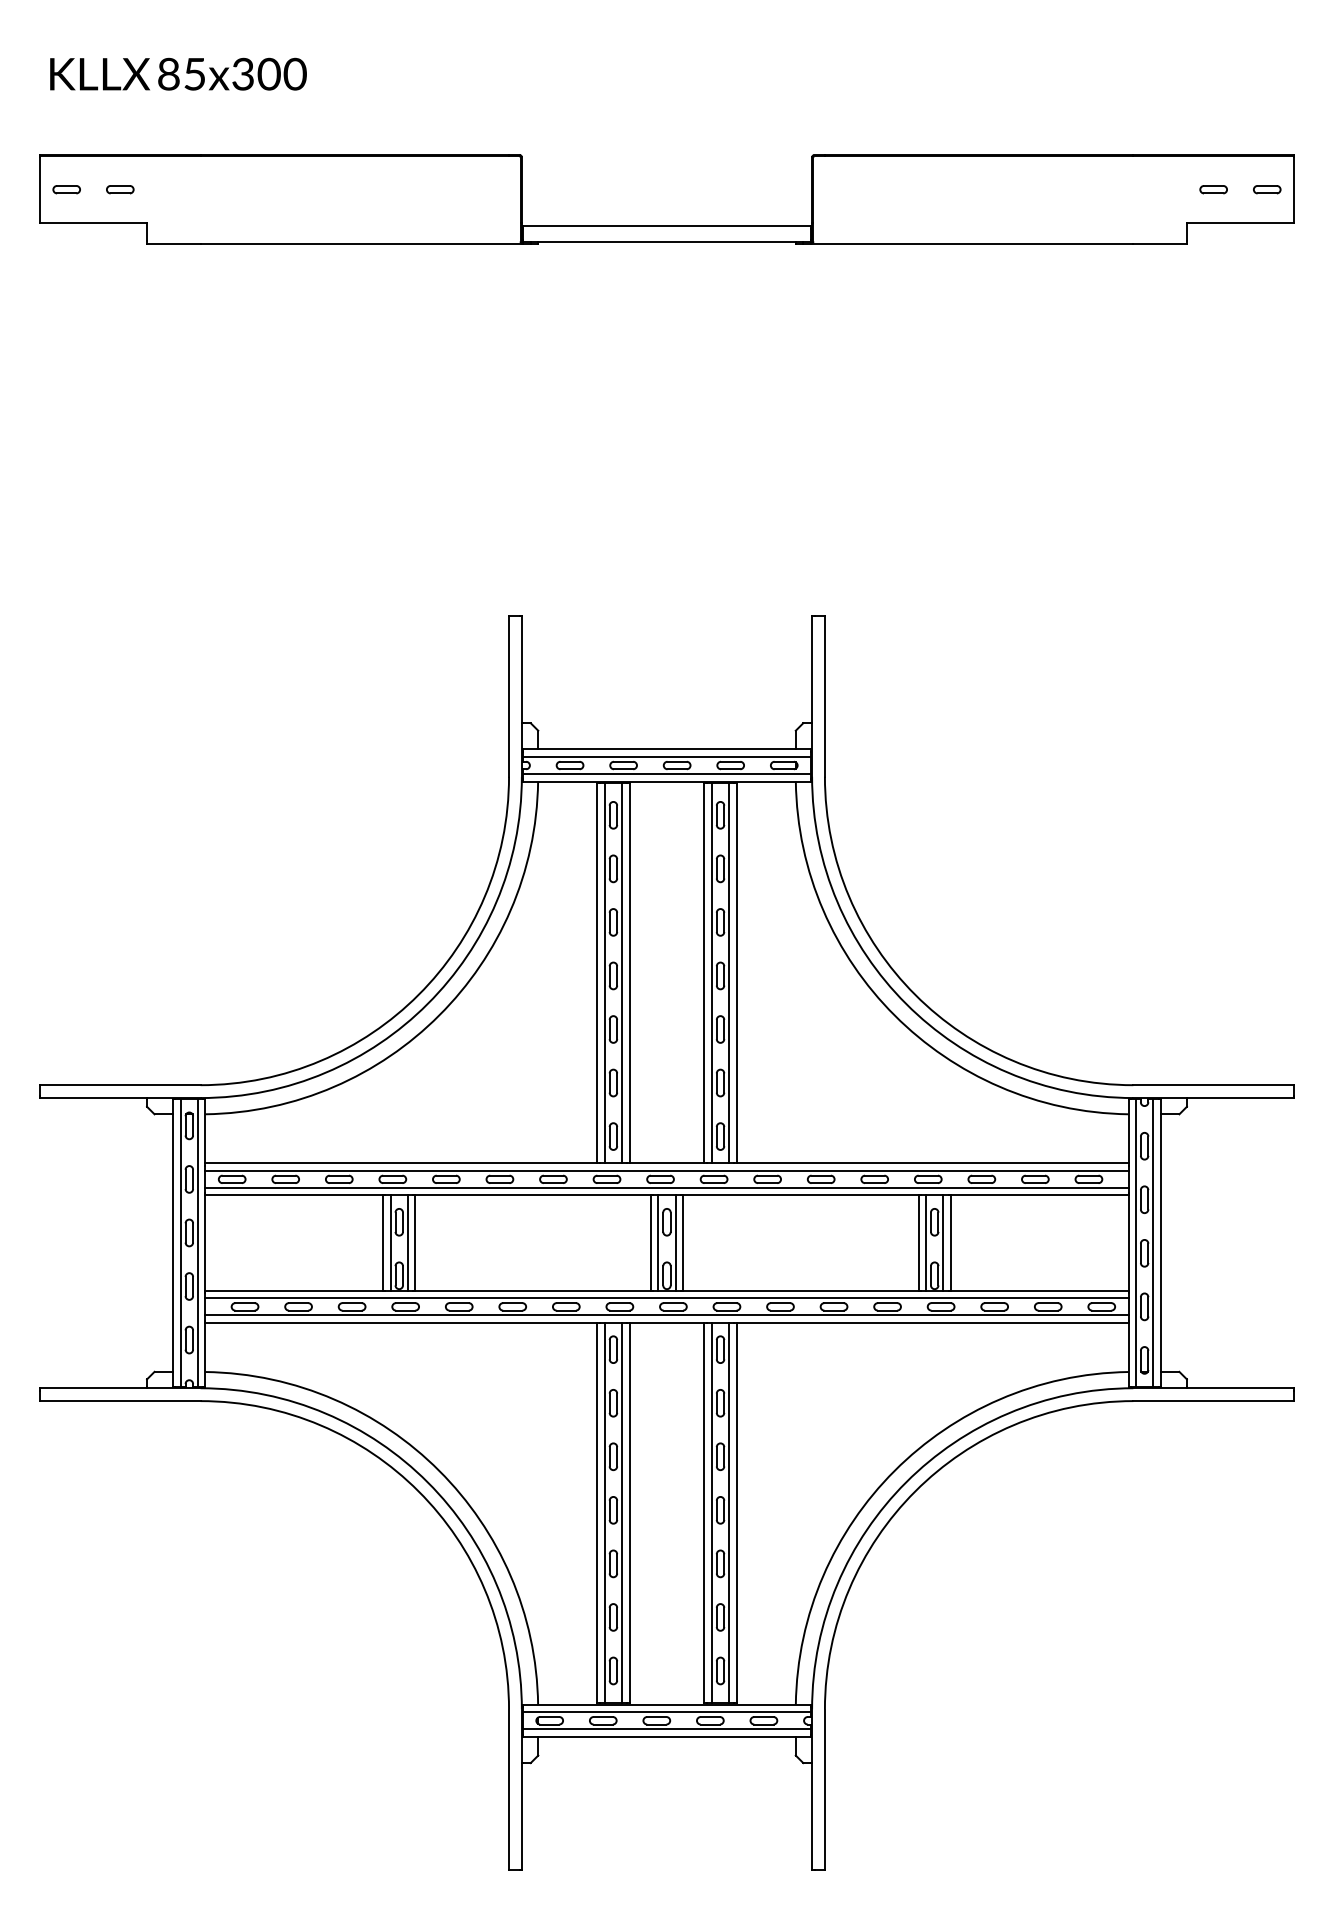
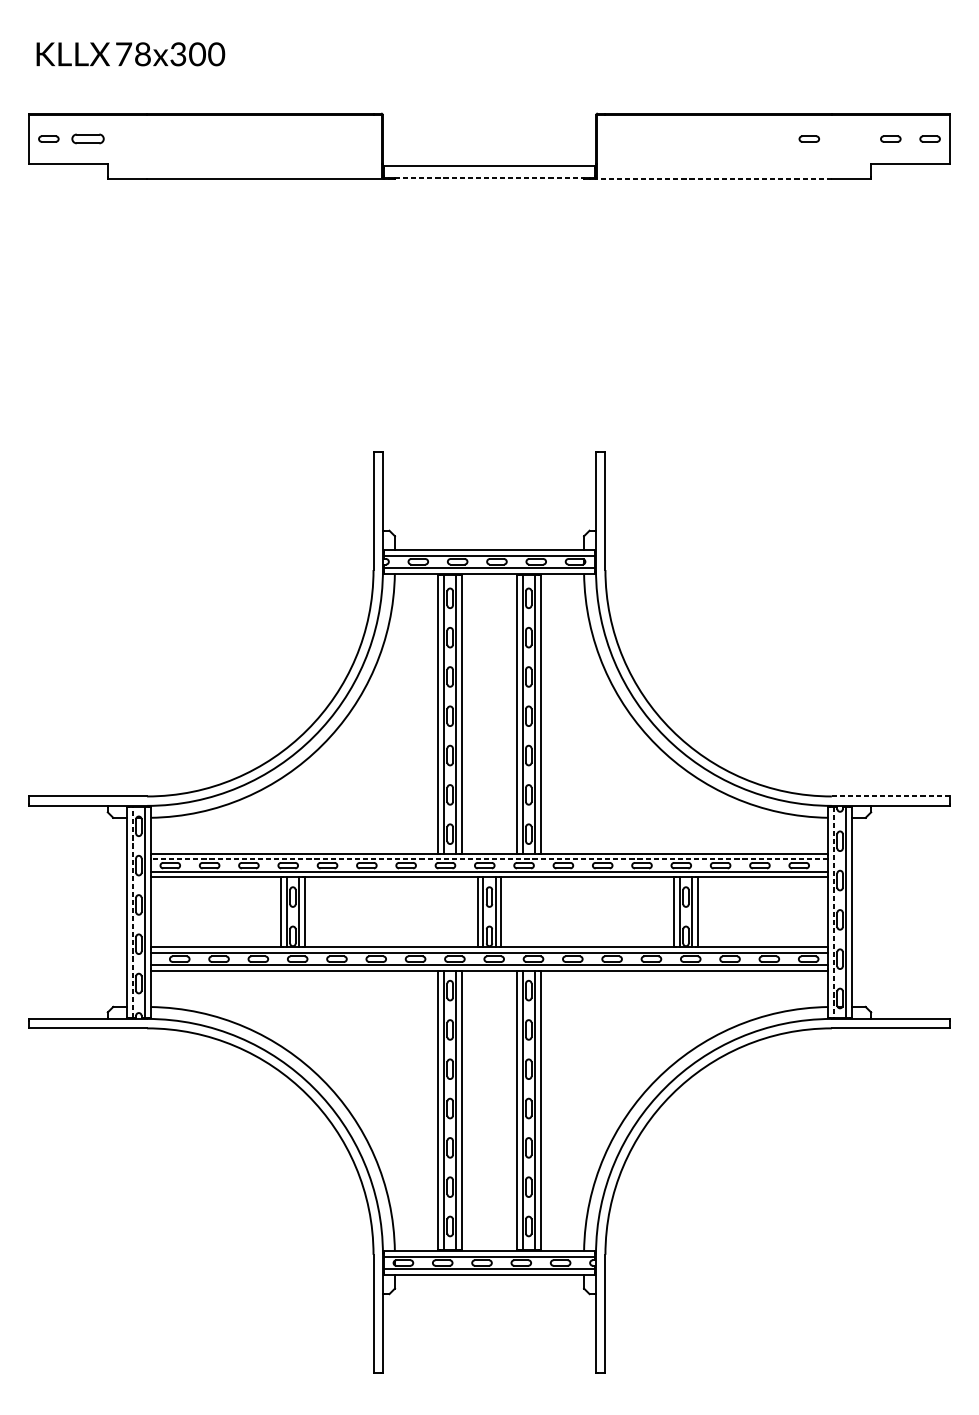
text: (181, 73) -> (133, 53), 85x300 -> 78x300
part: (120, 189) -> (88, 138), size x1.6
part: (1102, 189) -> (809, 138), added
line: (667, 242) -> (489, 177), solid -> dashed
line: (971, 243) -> (713, 178), solid -> dashed
line: (1213, 1085) -> (890, 796), solid -> dashed
line: (666, 1170) -> (489, 859), solid -> dashed
line: (180, 1242) -> (132, 911), solid -> dashed
line: (1136, 1243) -> (834, 912), solid -> dashed

